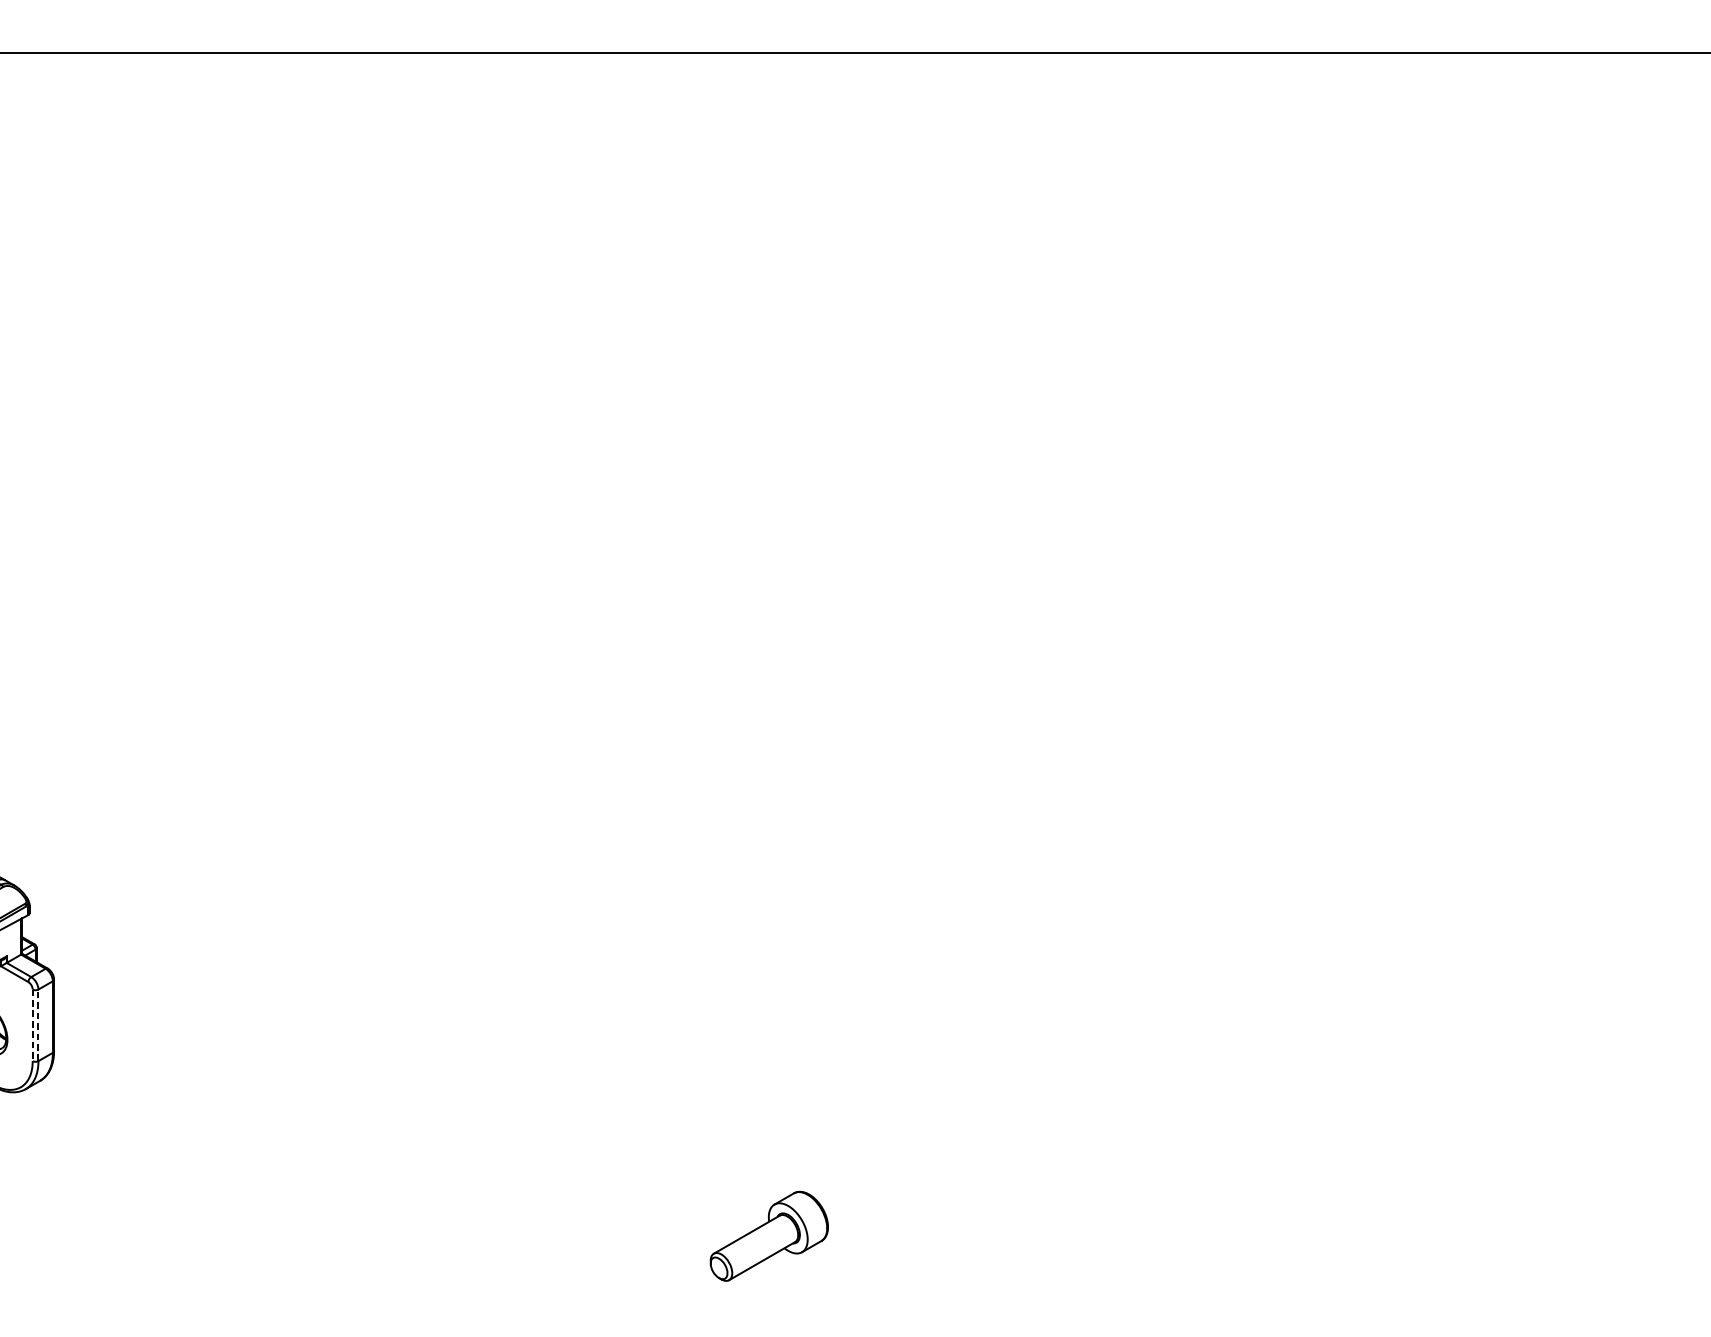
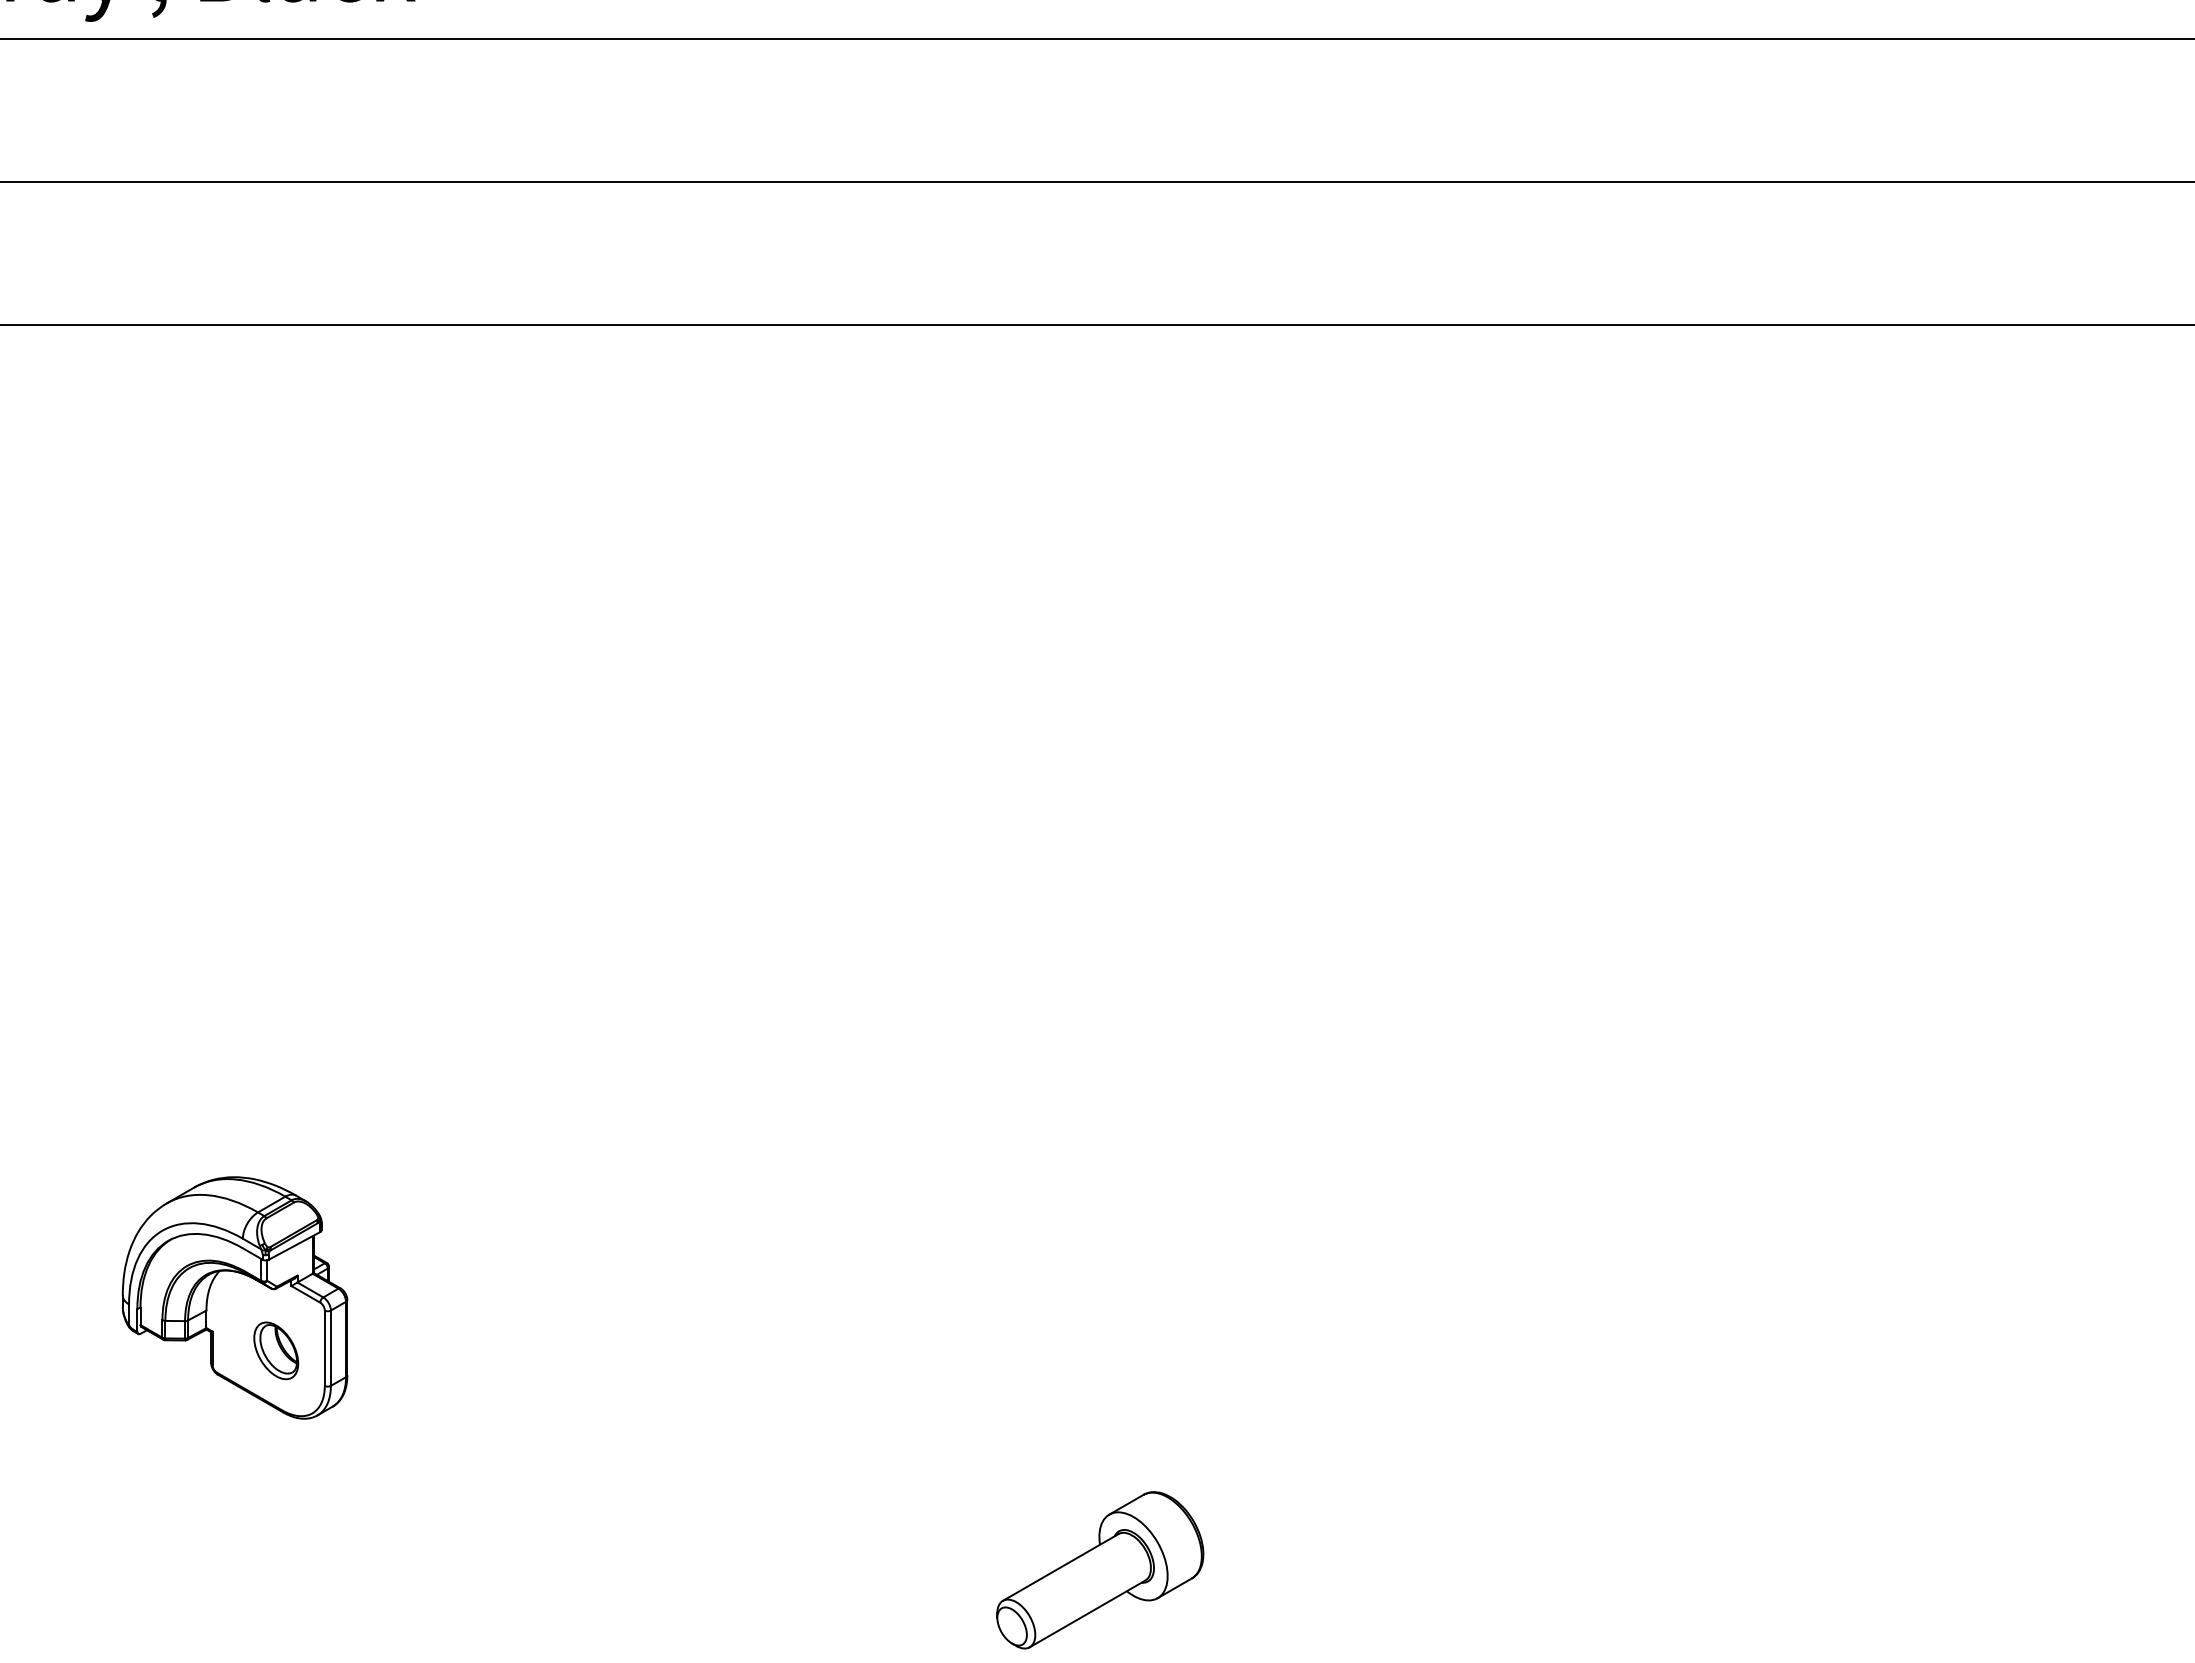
line: (32, 1025) -> (324, 1348), dashed -> solid
line: (38, 1025) -> (330, 1348), dashed -> solid
part: (769, 1236) -> (1100, 1570), size x1.67

